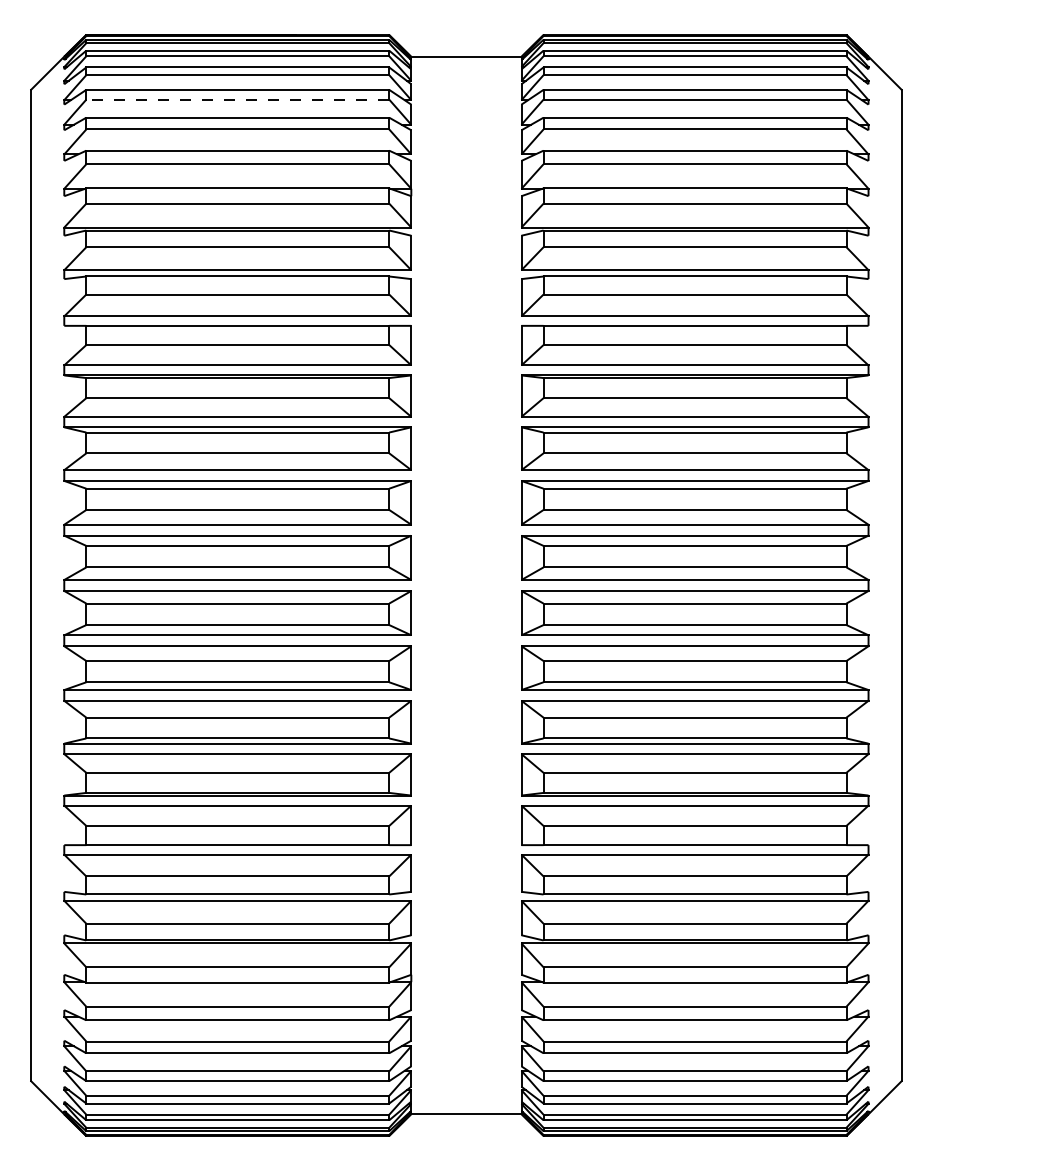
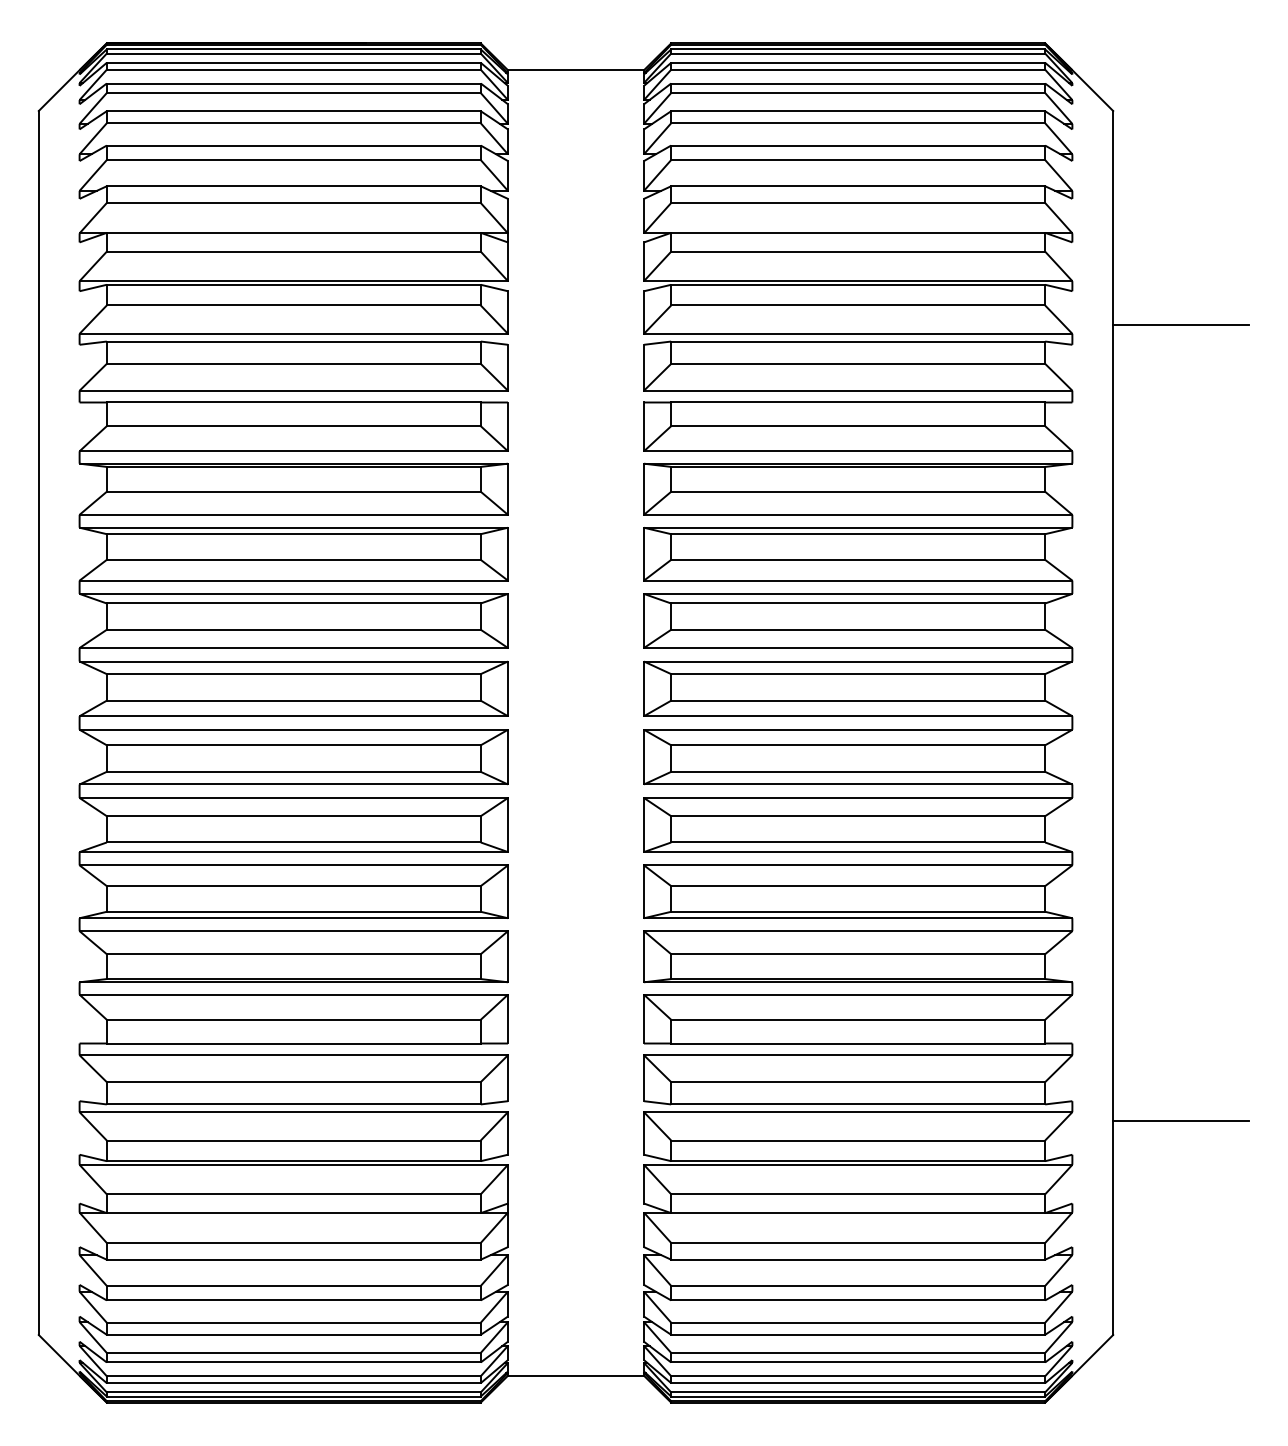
line: (237, 99) -> (293, 123), dashed -> solid
line: (956, 263) -> (1181, 325), added
line: (956, 907) -> (1181, 1120), added

